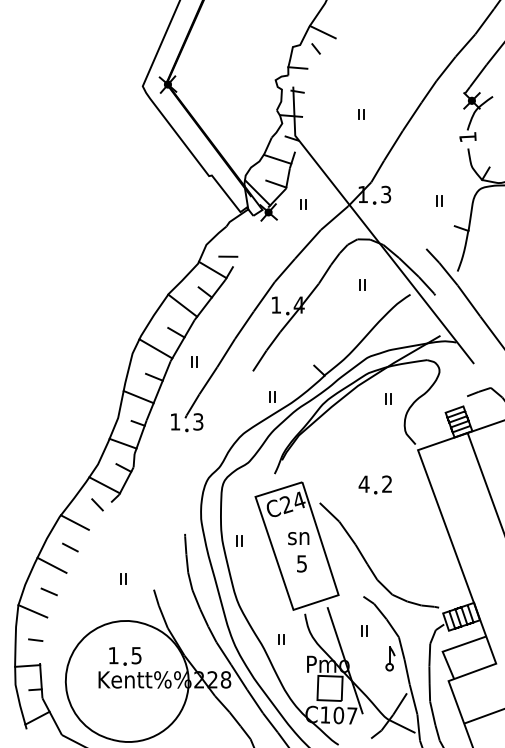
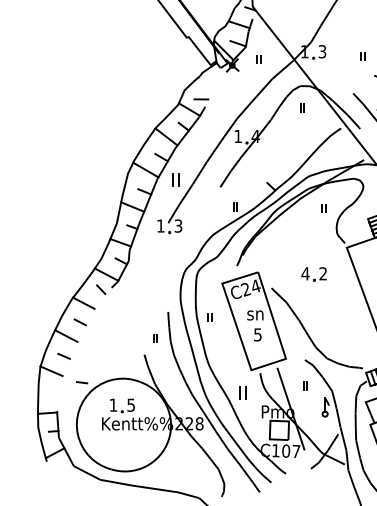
part: (362, 284) -> (302, 107), moved
part: (194, 361) -> (175, 179), size x1.6
part: (123, 578) -> (155, 337), moved
line: (35, 639) -> (81, 382), moved
part: (281, 639) -> (242, 392), size x1.6

